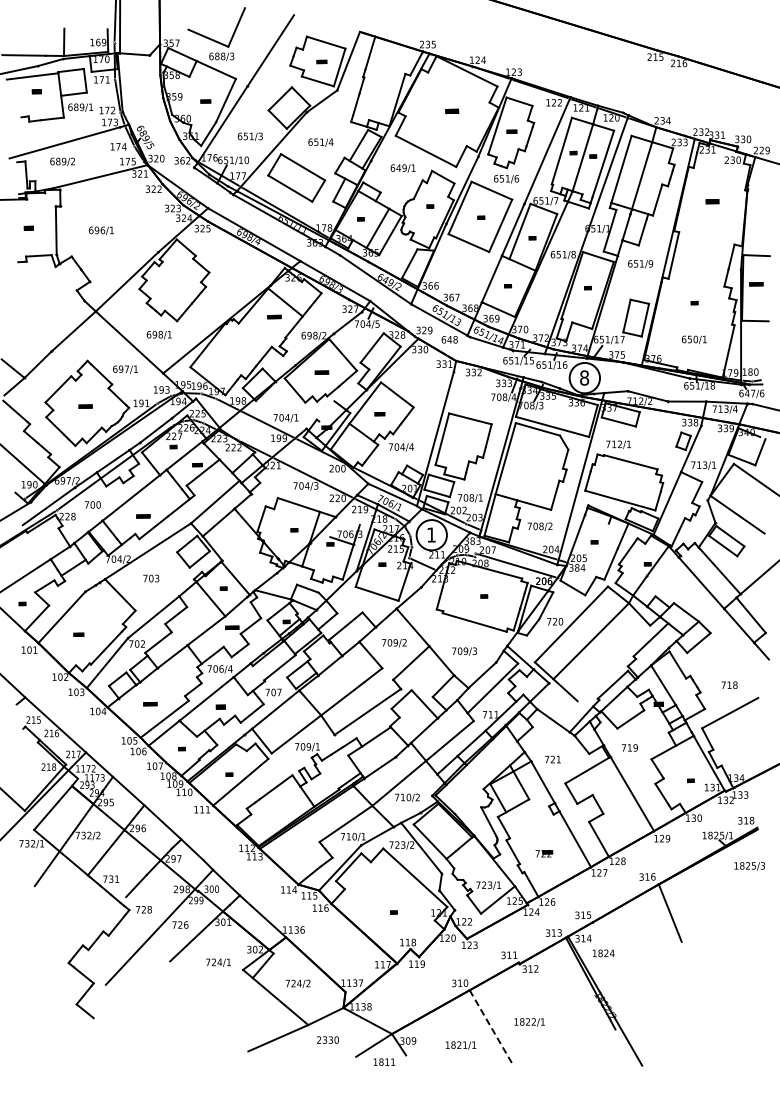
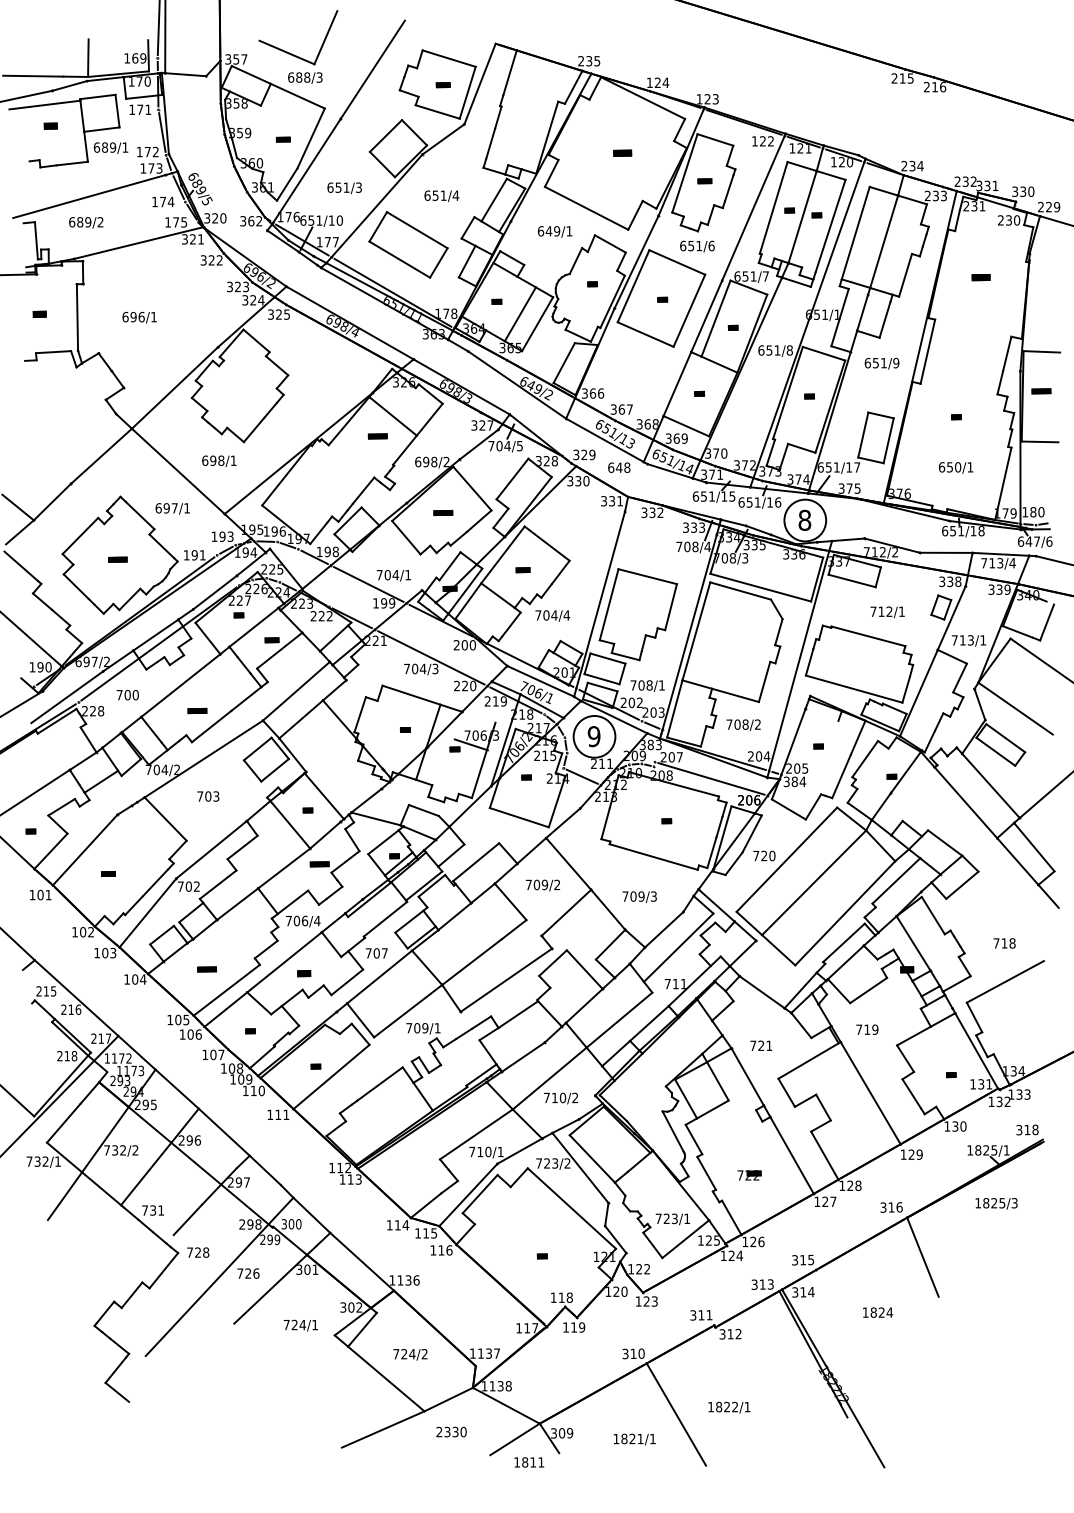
line: (326, 411) -> (449, 566), added
text: (618, 444) -> (887, 611), moved
text: (431, 534) -> (594, 735), 1 -> 9
line: (613, 663) -> (844, 913), added
text: (749, 866) -> (996, 1204), moved
text: (603, 953) -> (877, 1312), moved
line: (491, 1027) -> (676, 1414), dashed -> solid

